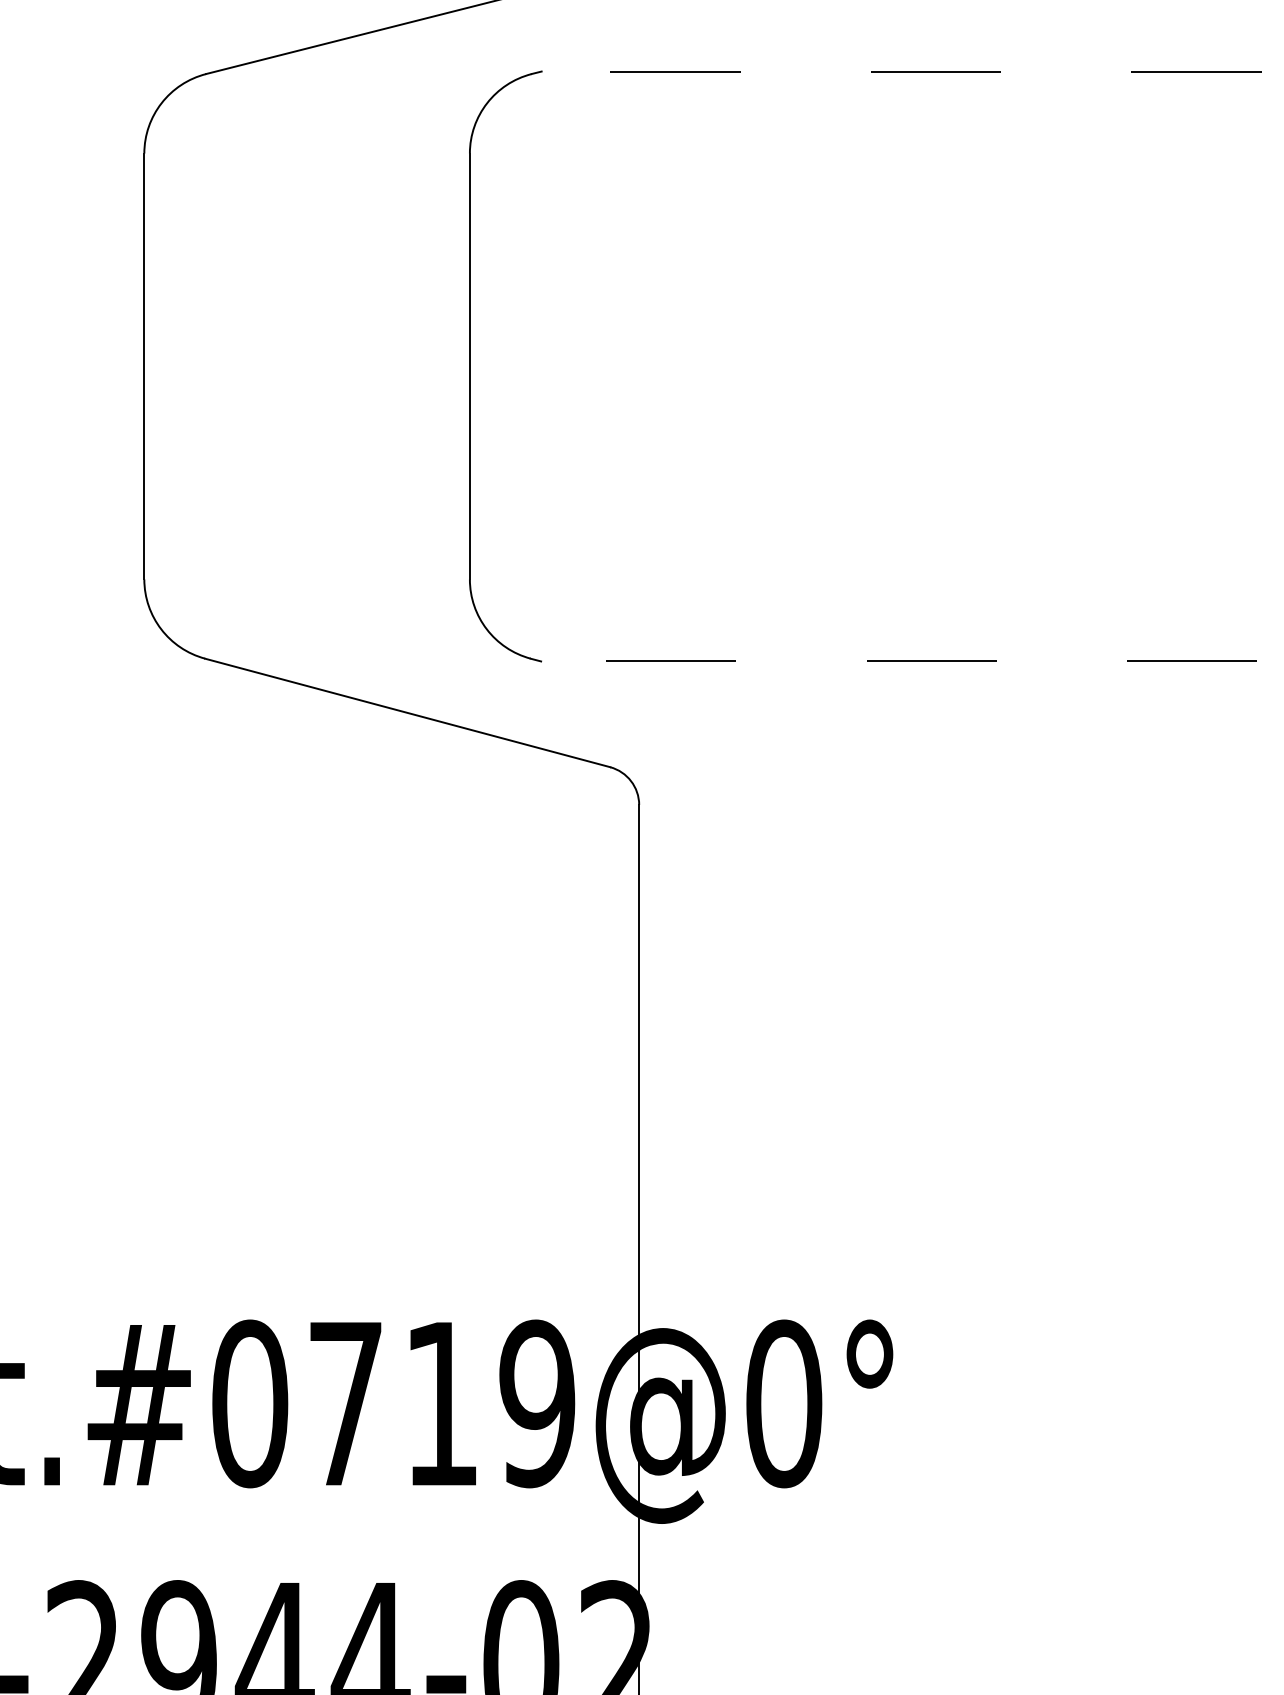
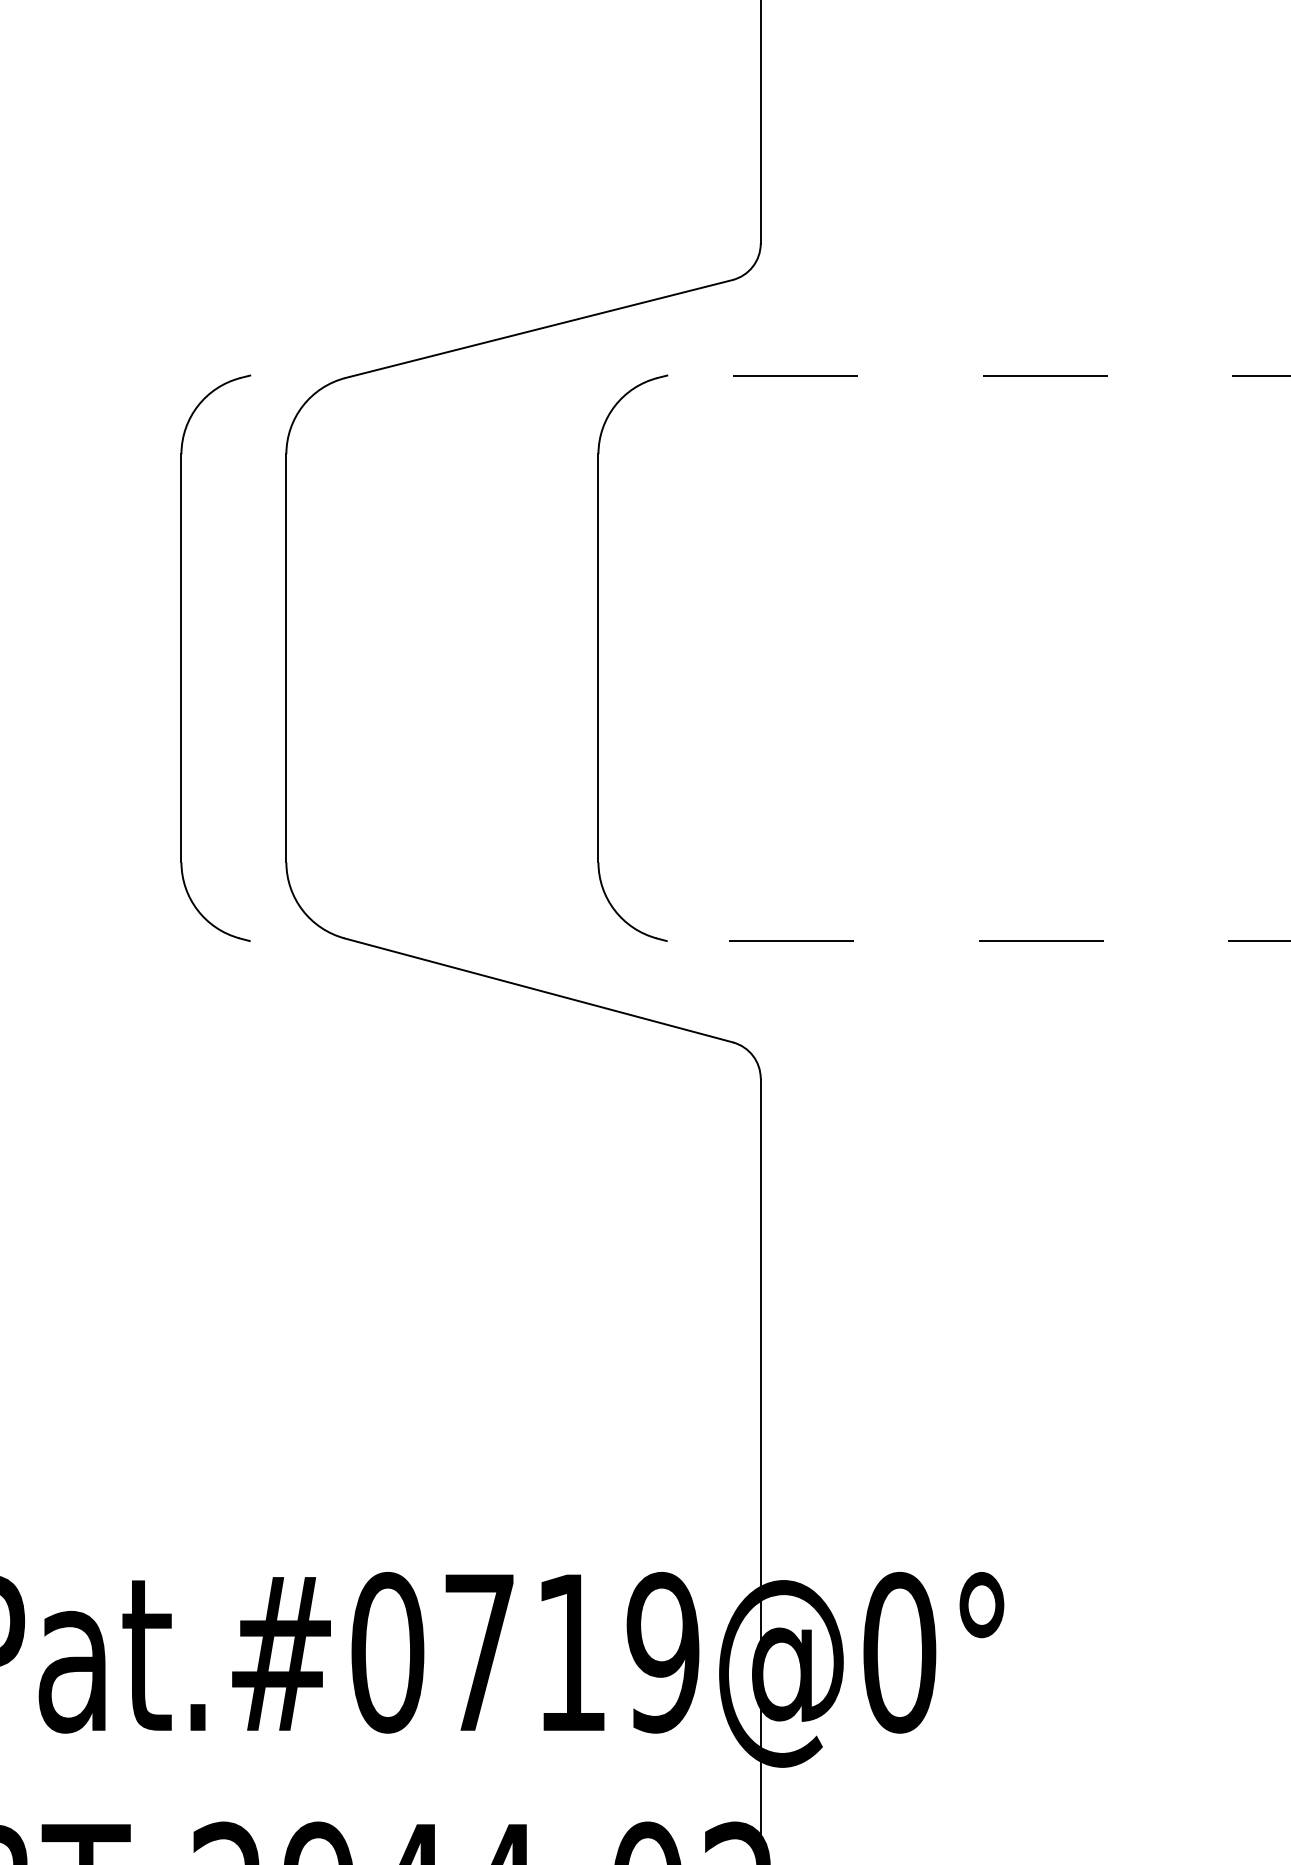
part: (34, 365) -> (181, 657), added

